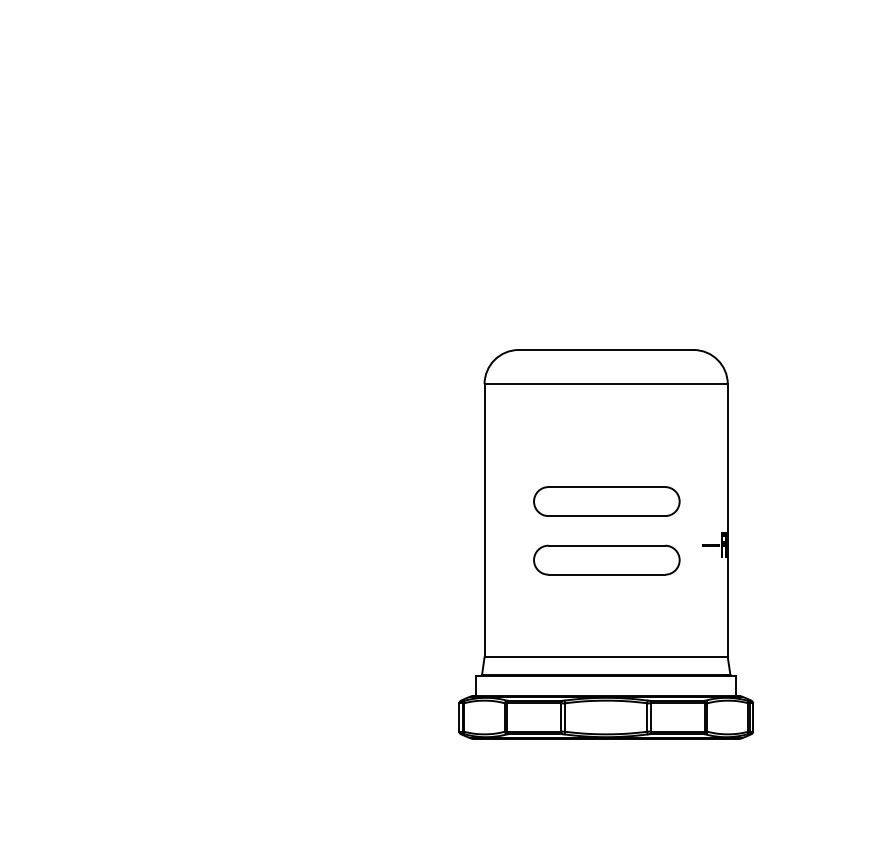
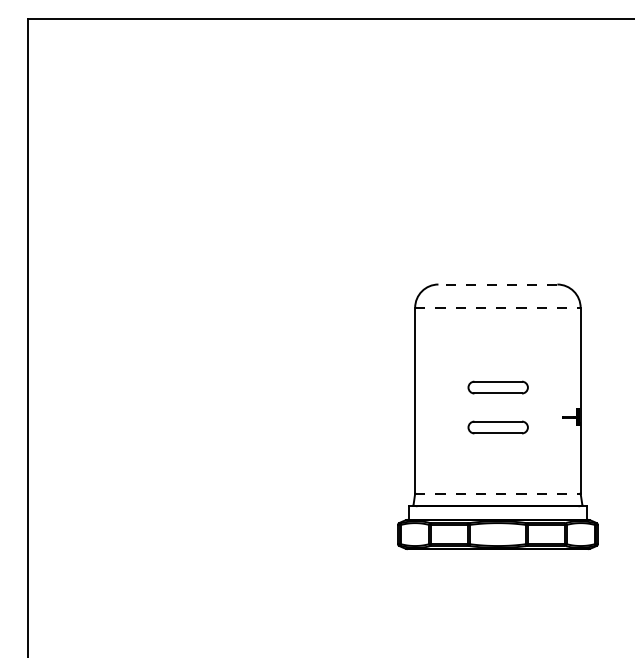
line: (605, 349) -> (497, 284), solid -> dashed
line: (605, 383) -> (497, 307), solid -> dashed
part: (605, 501) -> (497, 387), size x0.6
part: (605, 560) -> (497, 427), size x0.6
line: (605, 657) -> (497, 493), solid -> dashed

